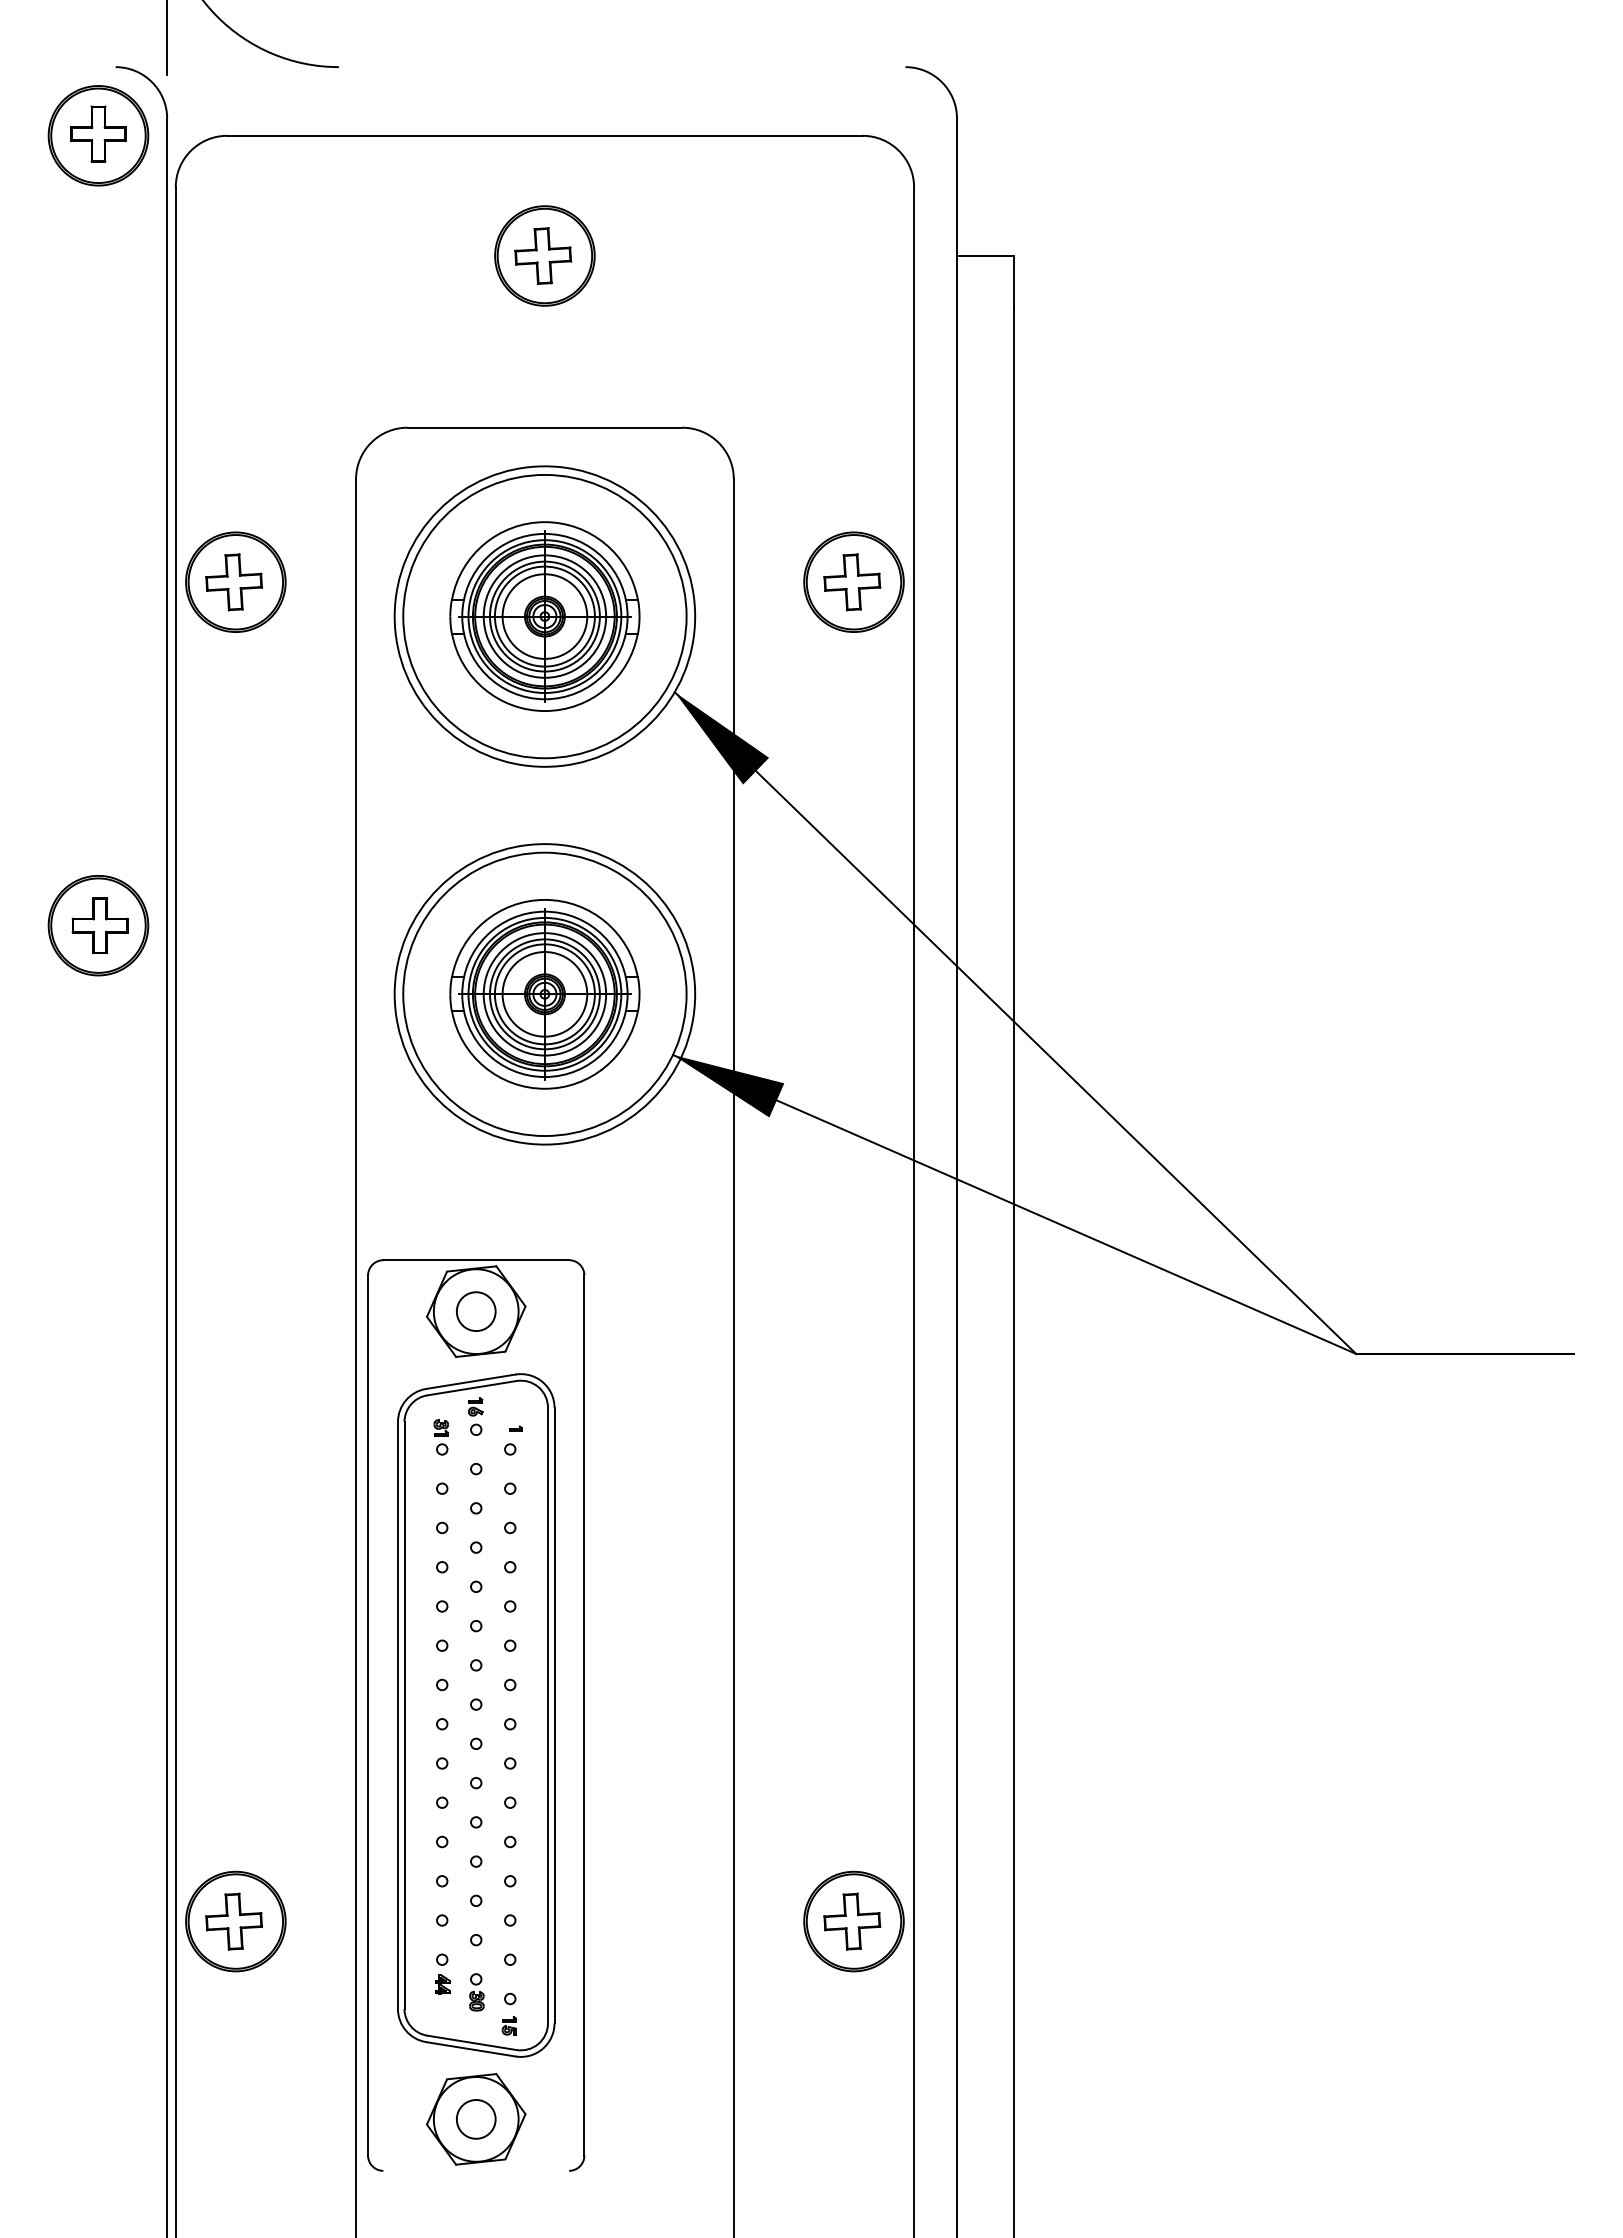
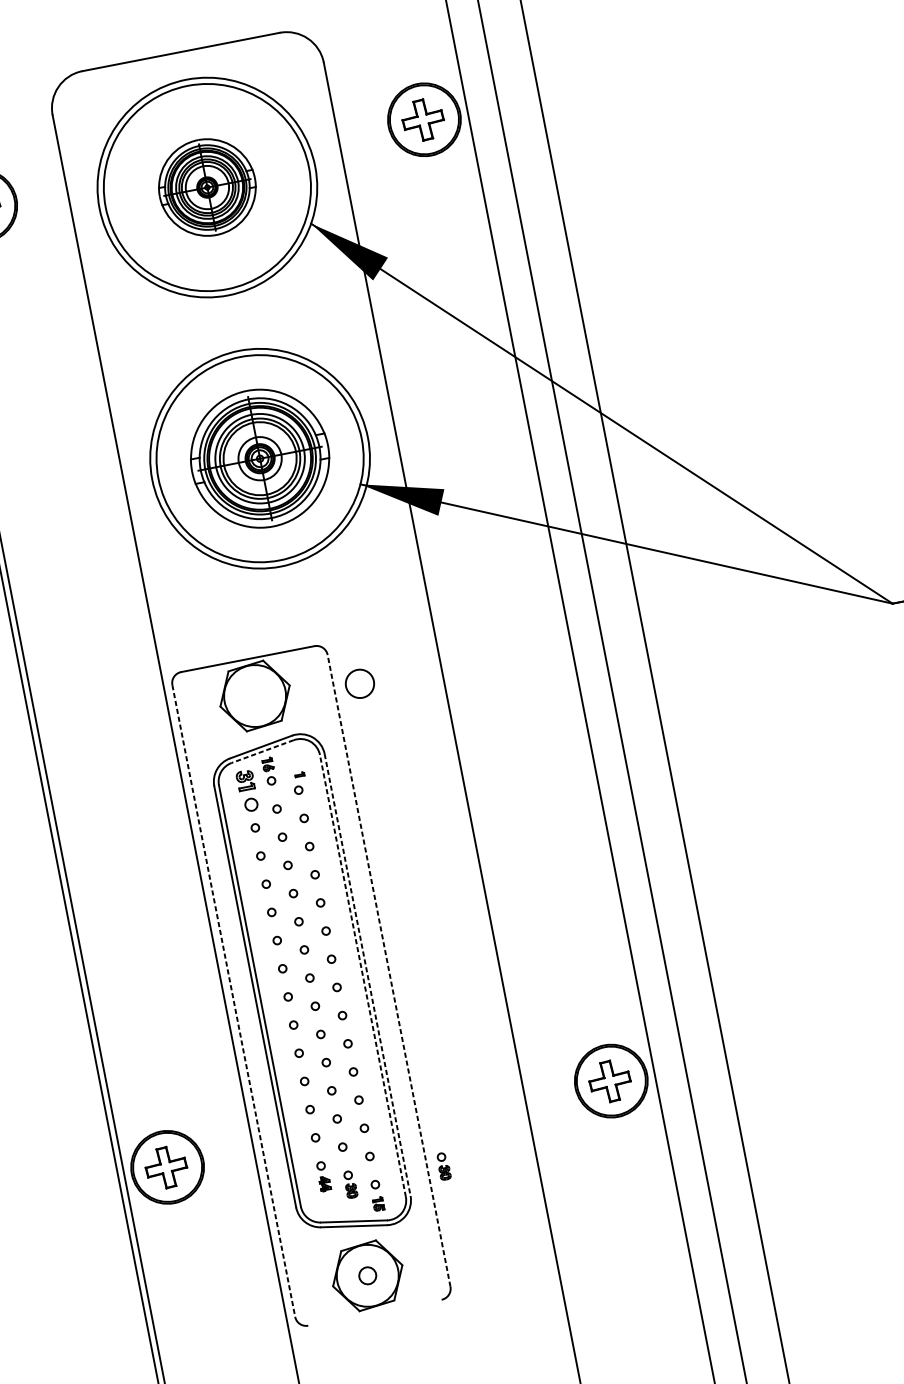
part: (544, 616) -> (207, 187), size x0.7
circle: (544, 994) -> (259, 458), size x0.7
circle: (476, 1311) -> (360, 683), moved
line: (471, 1388) -> (262, 751), solid -> dashed
part: (440, 1437) -> (246, 791), size x1.6
line: (547, 1715) -> (362, 975), solid -> dashed
line: (554, 1715) -> (367, 975), solid -> dashed
line: (584, 1715) -> (389, 970), solid -> dashed
line: (368, 1716) -> (234, 1001), solid -> dashed
part: (606, 1992) -> (443, 1166), added
circle: (475, 2118) -> (367, 1275), size x0.6

